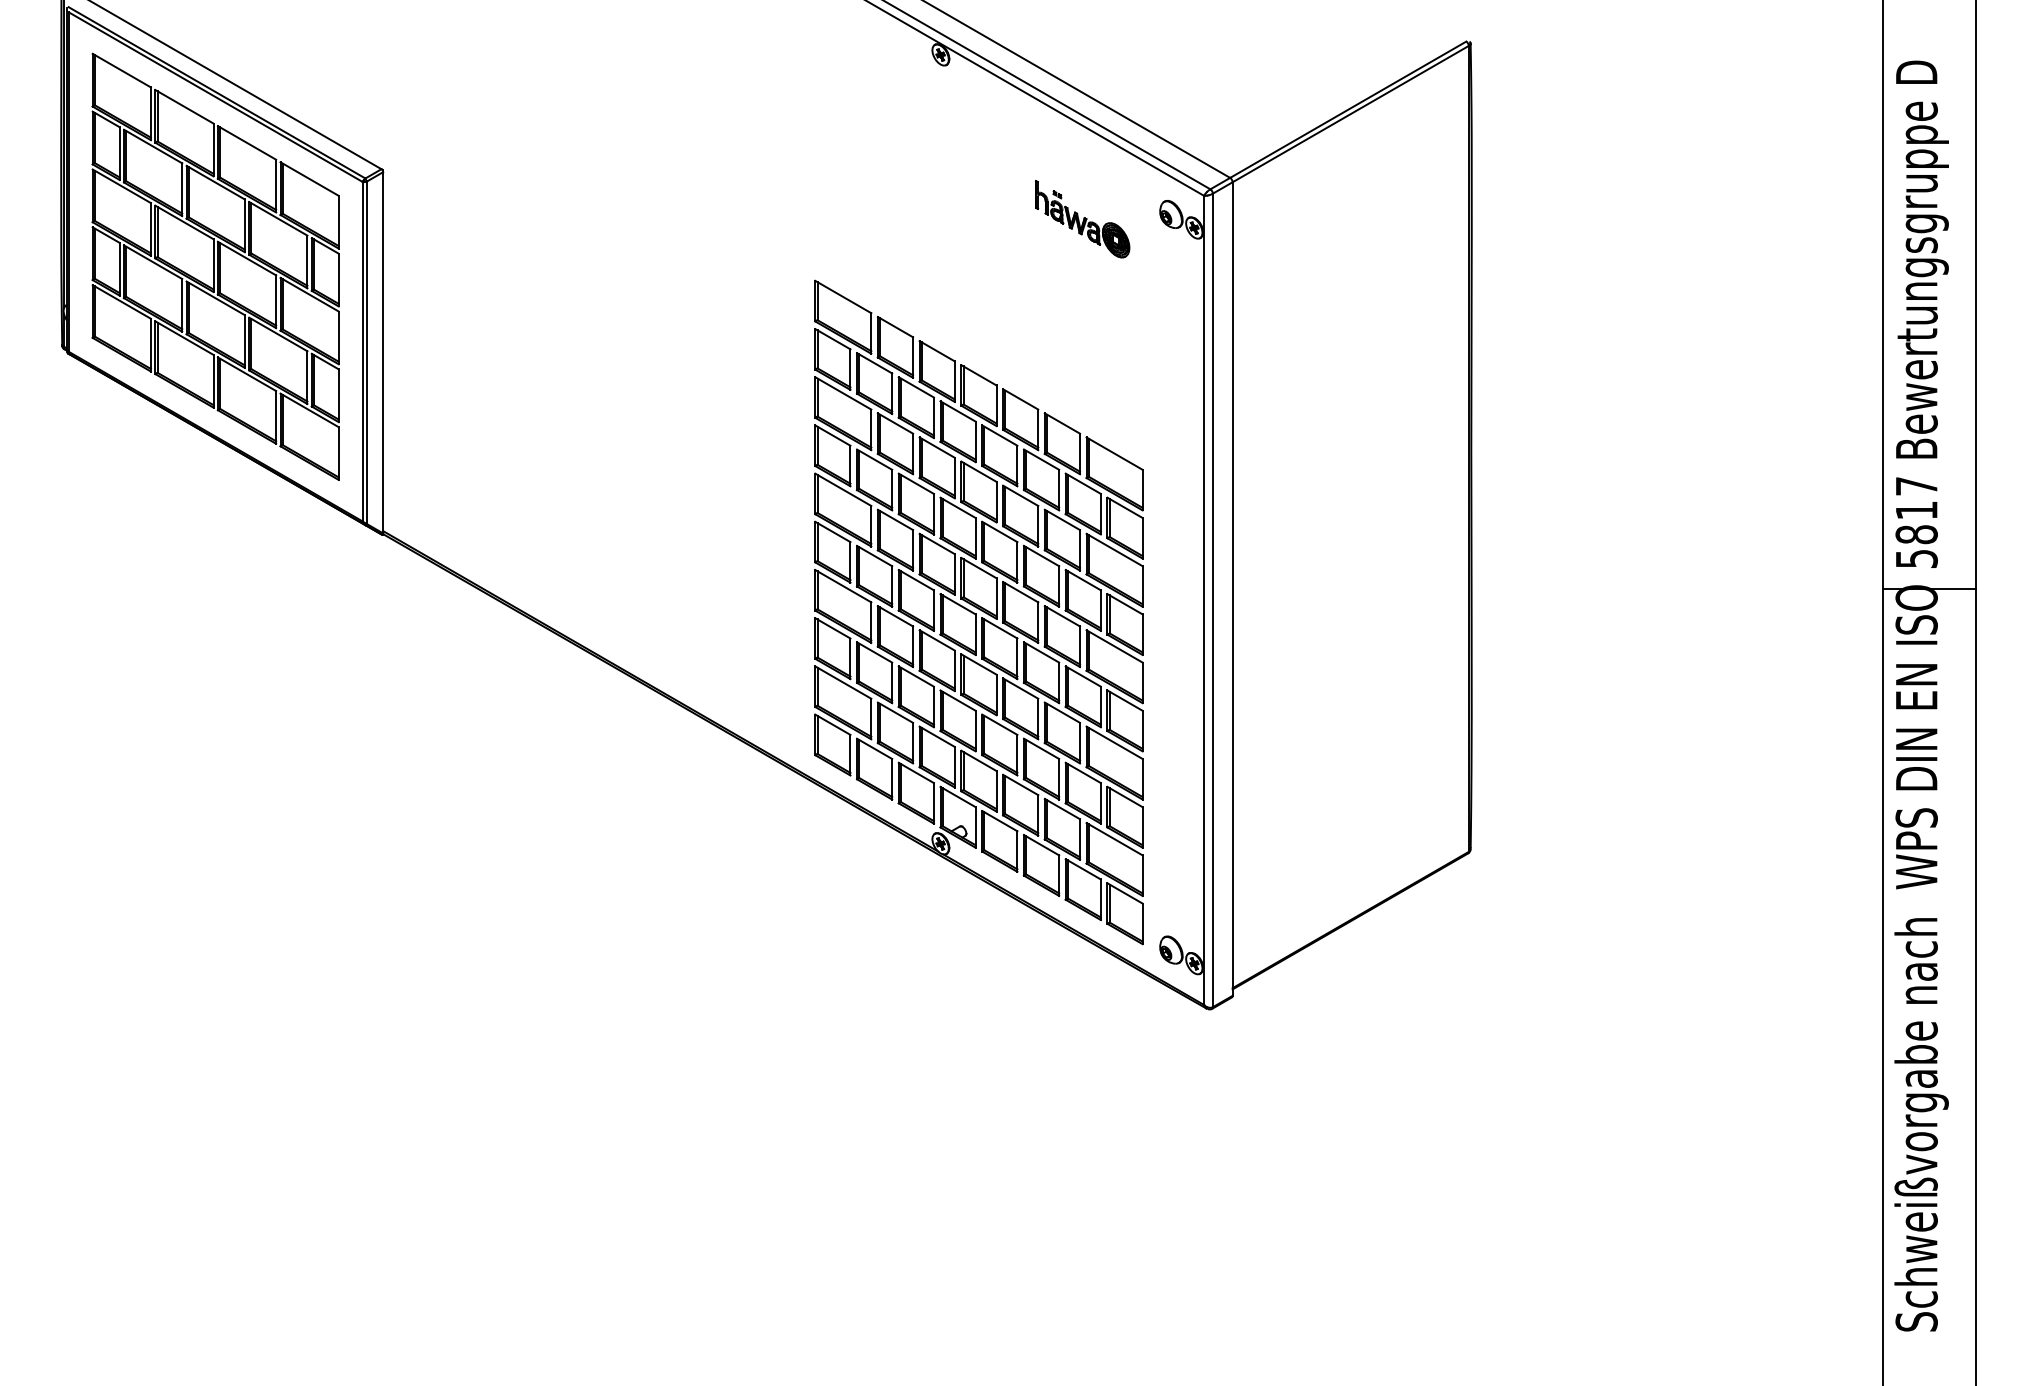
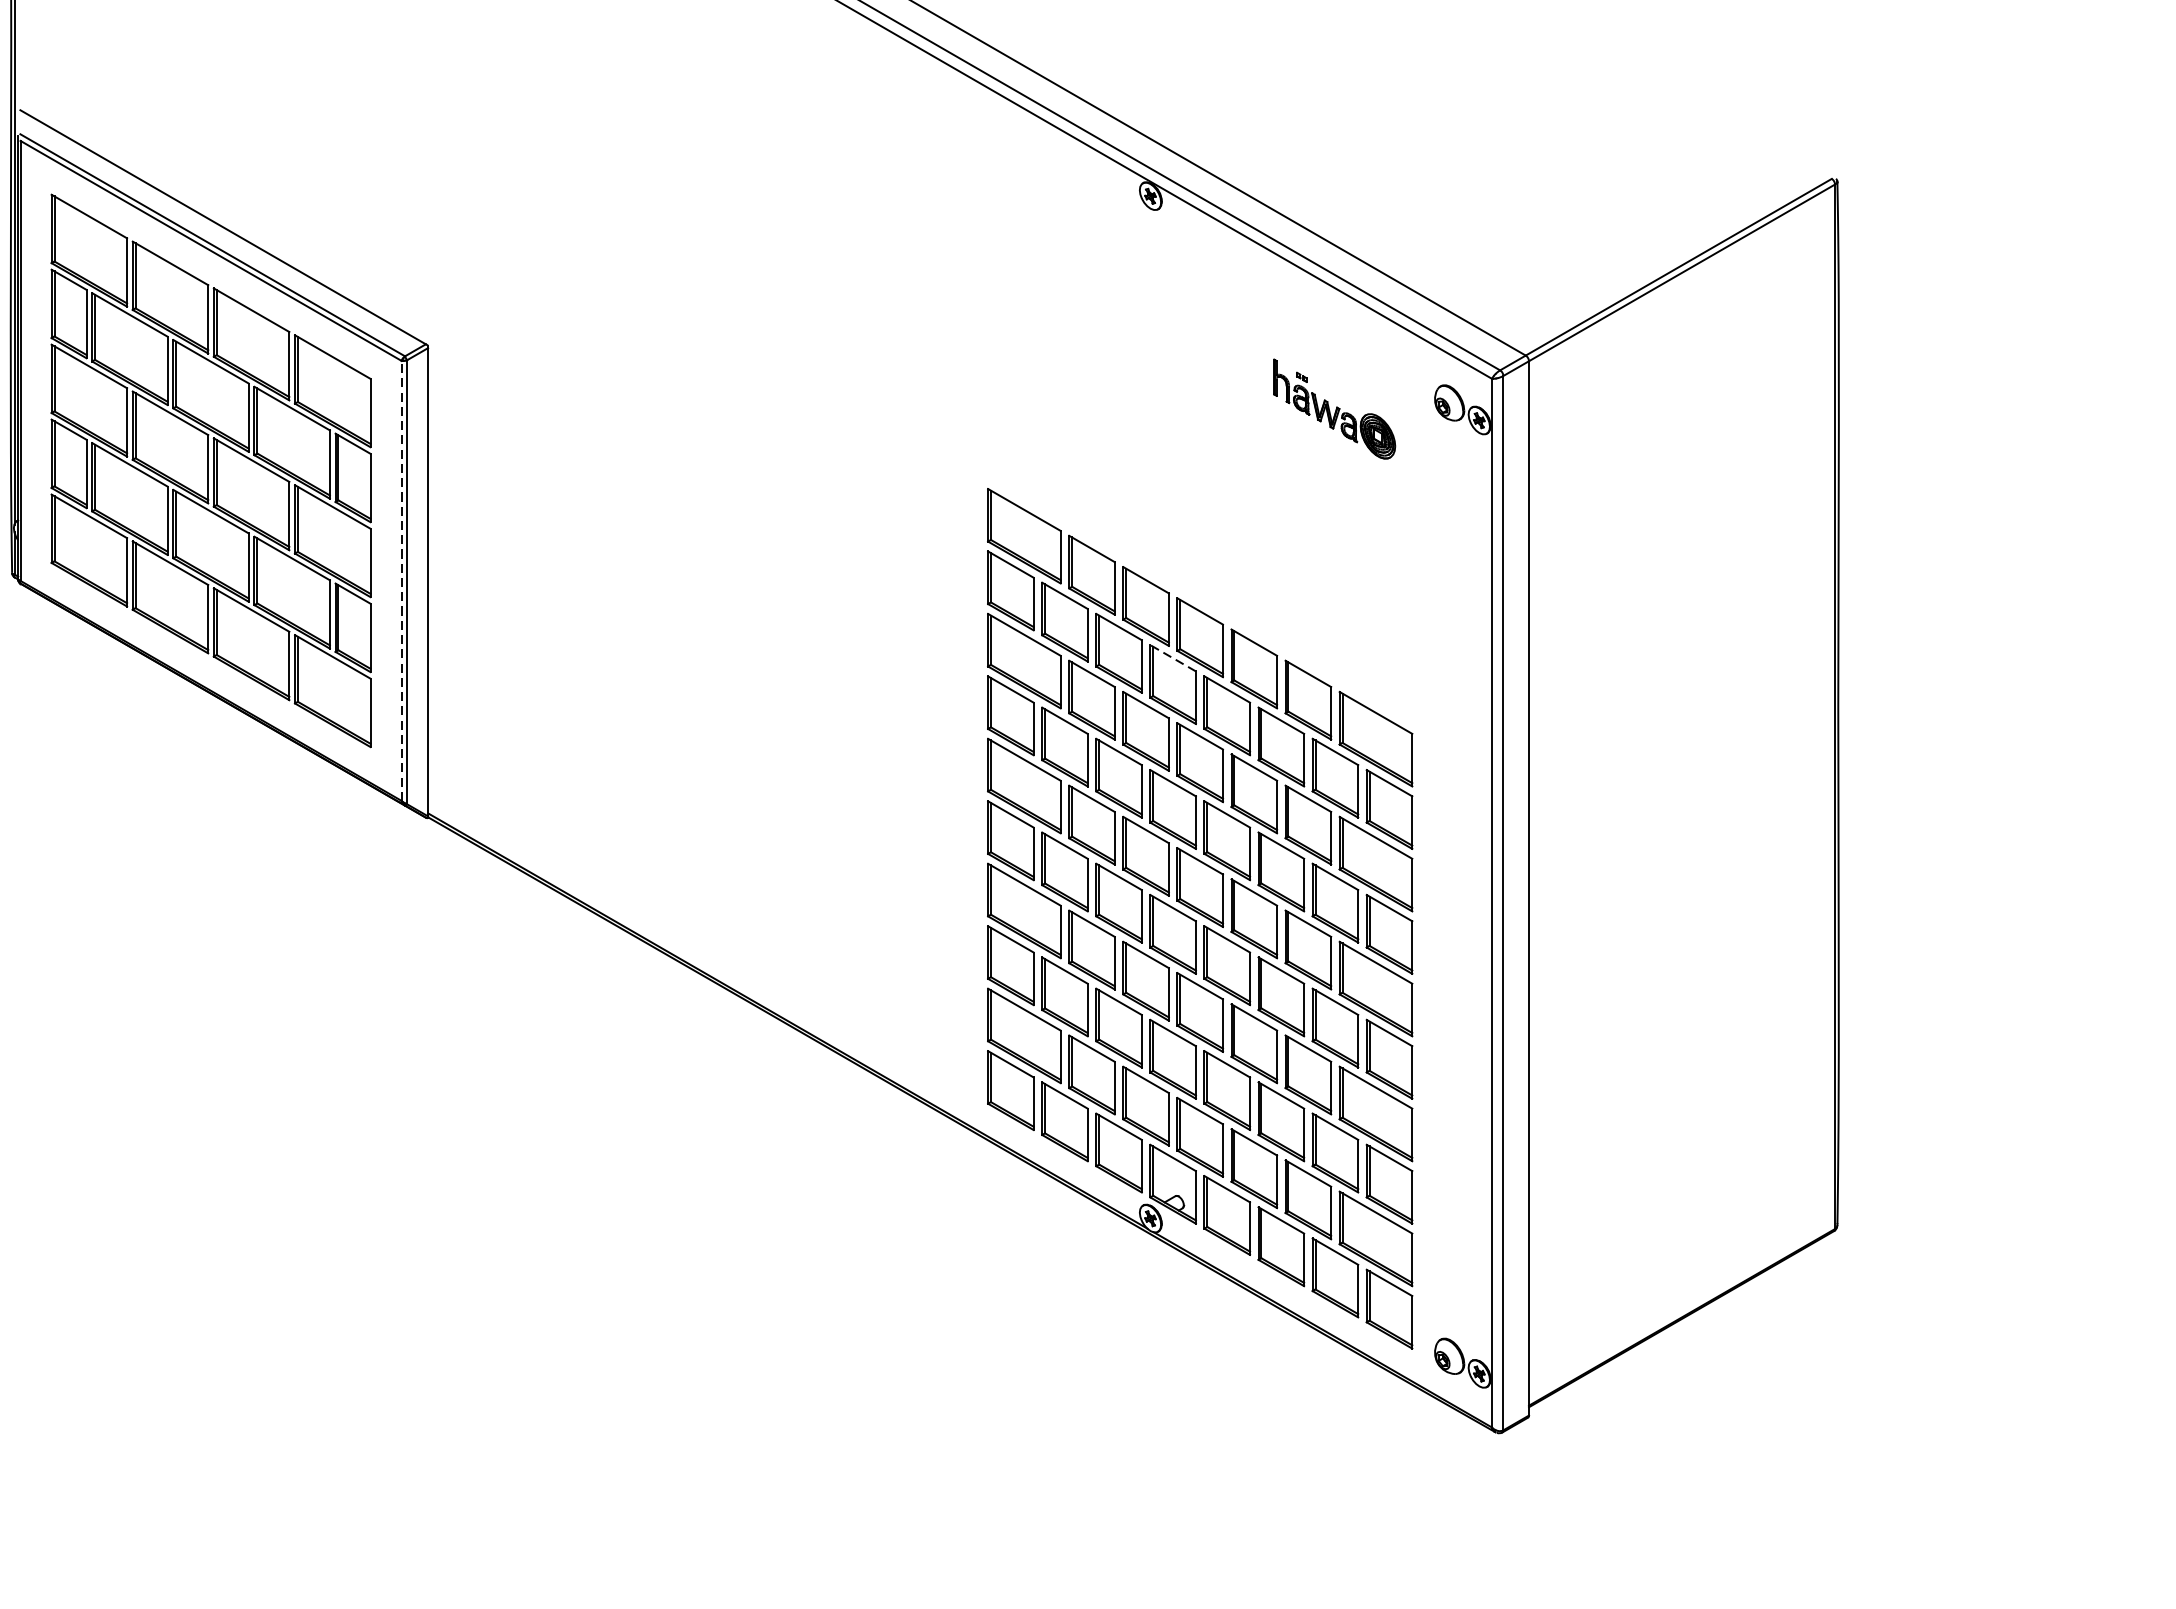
line: (362, 351) -> (401, 580), solid -> dashed
line: (957, 411) -> (1172, 658), solid -> dashed

